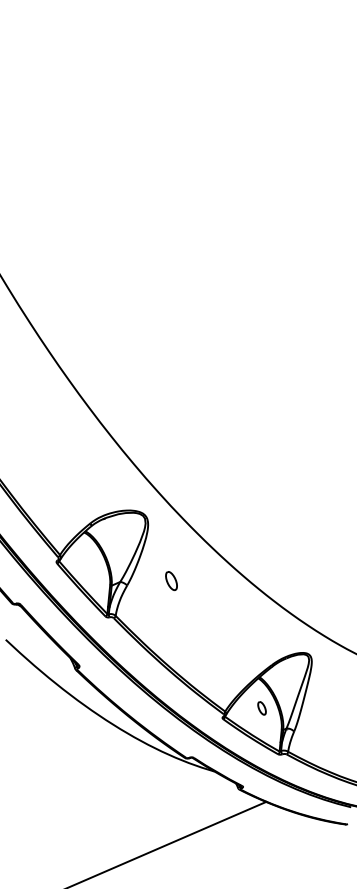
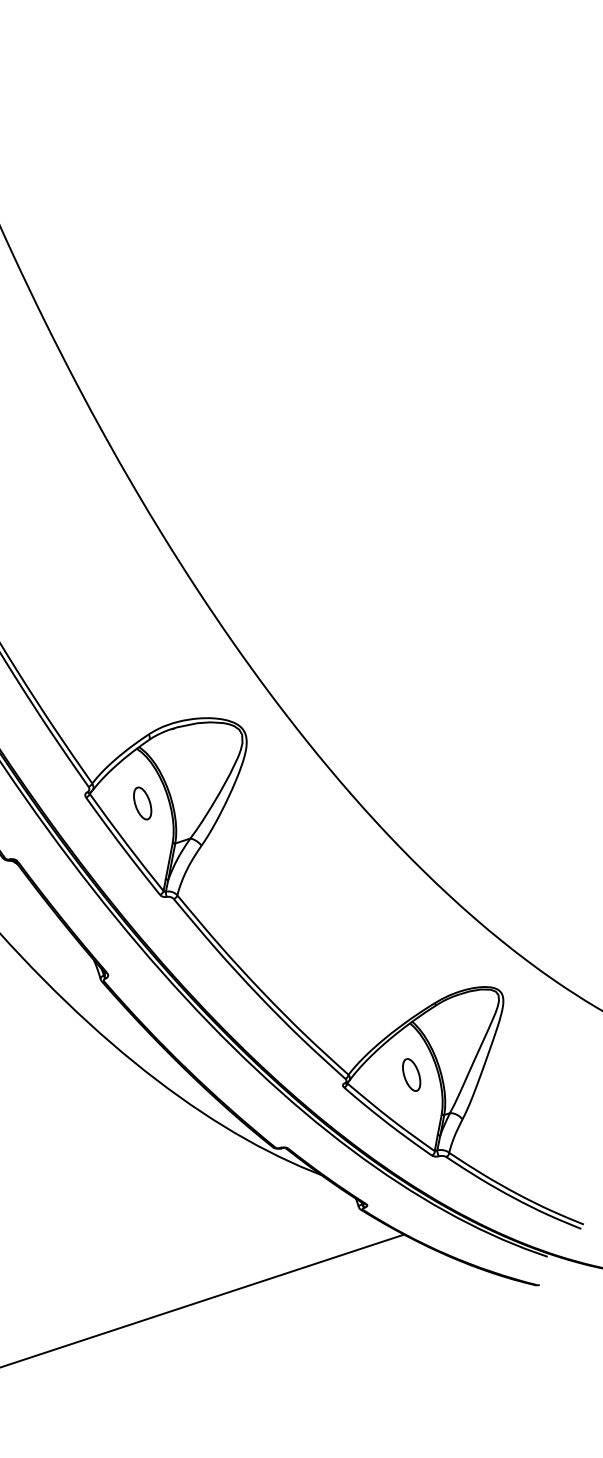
part: (171, 580) -> (142, 802), moved
part: (261, 708) -> (410, 1075), size x1.43

